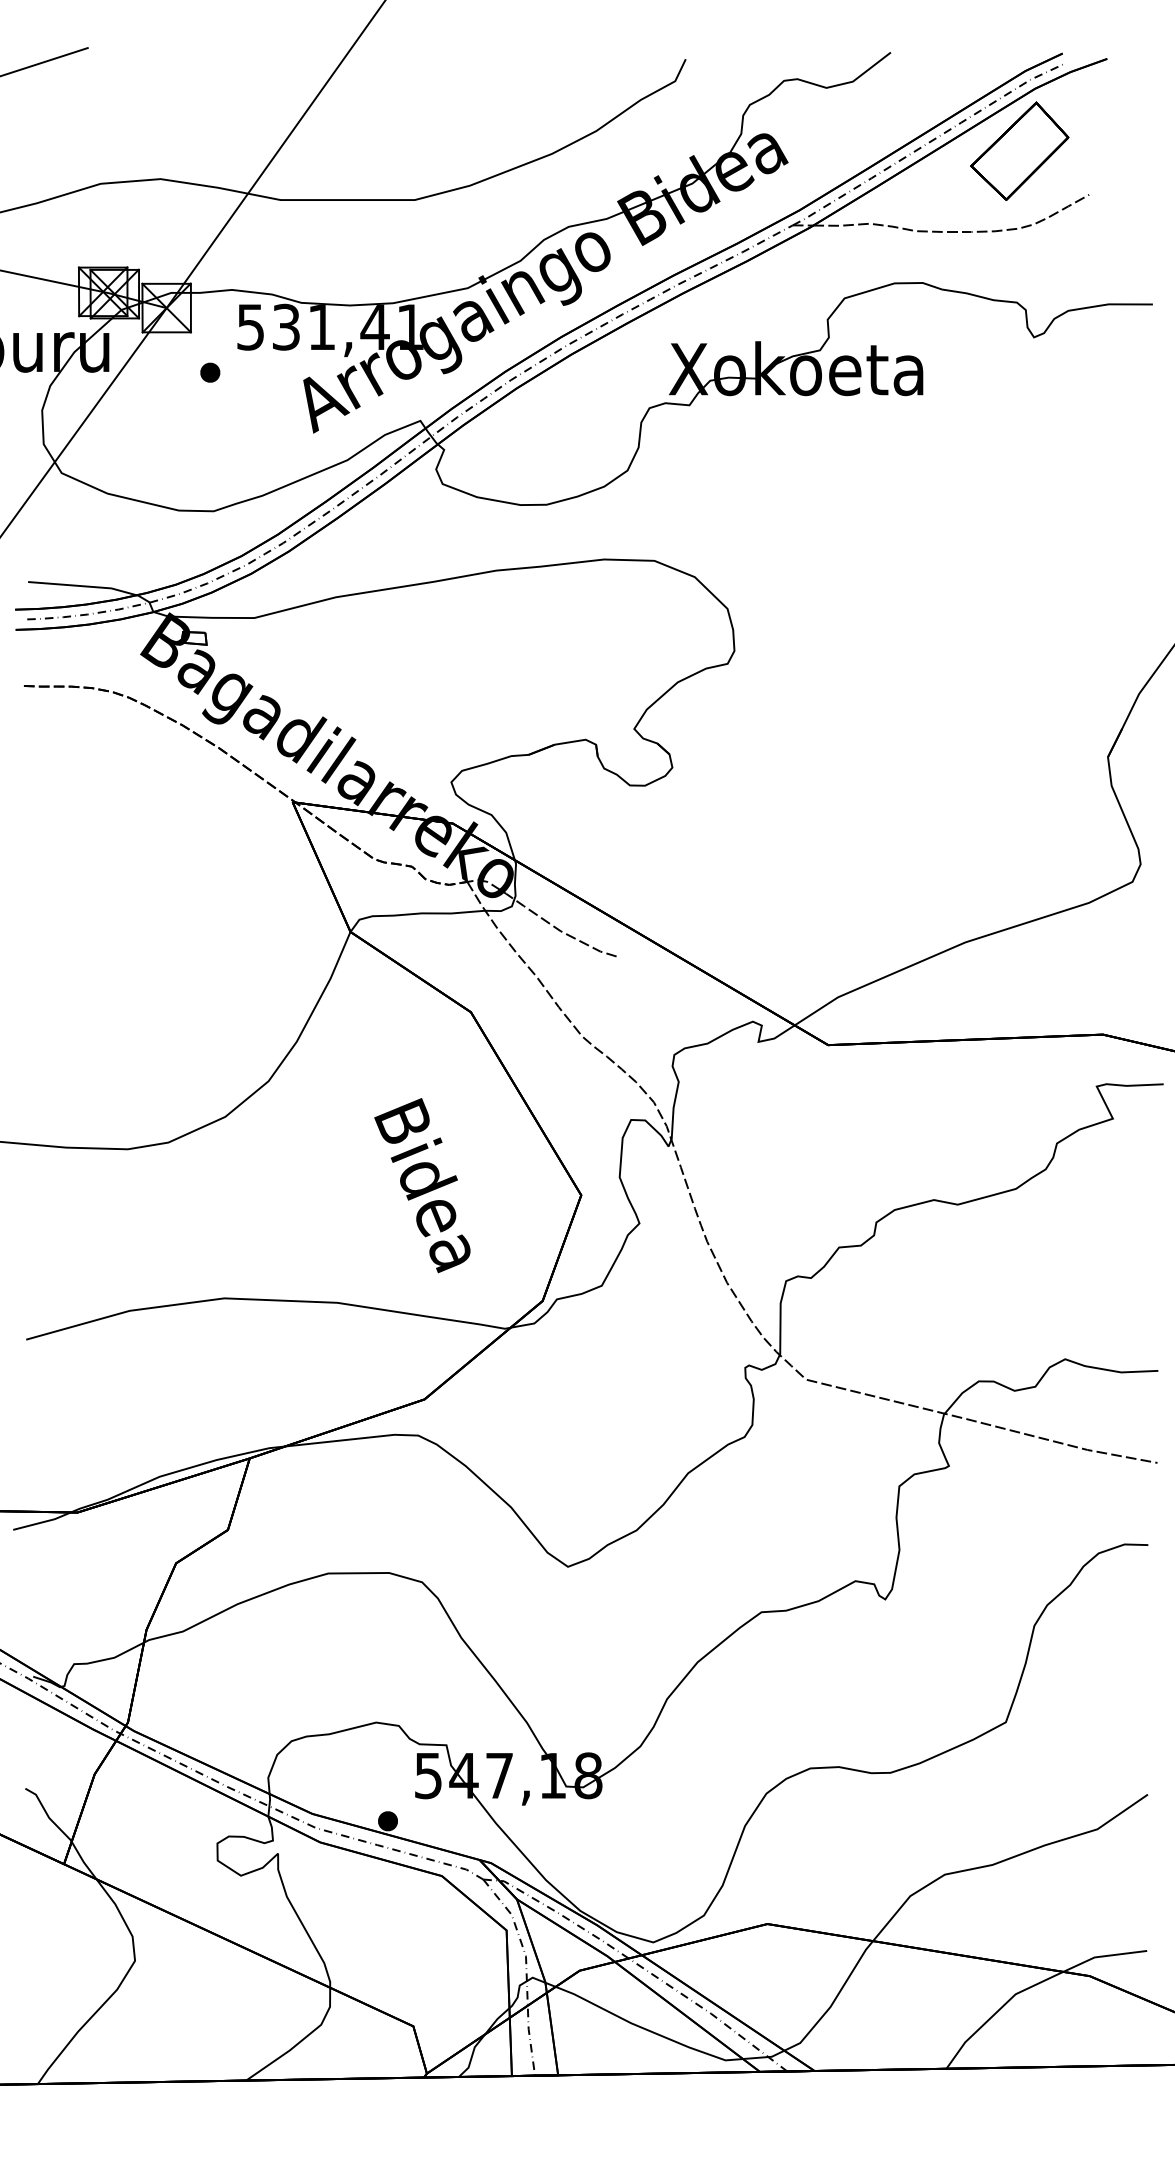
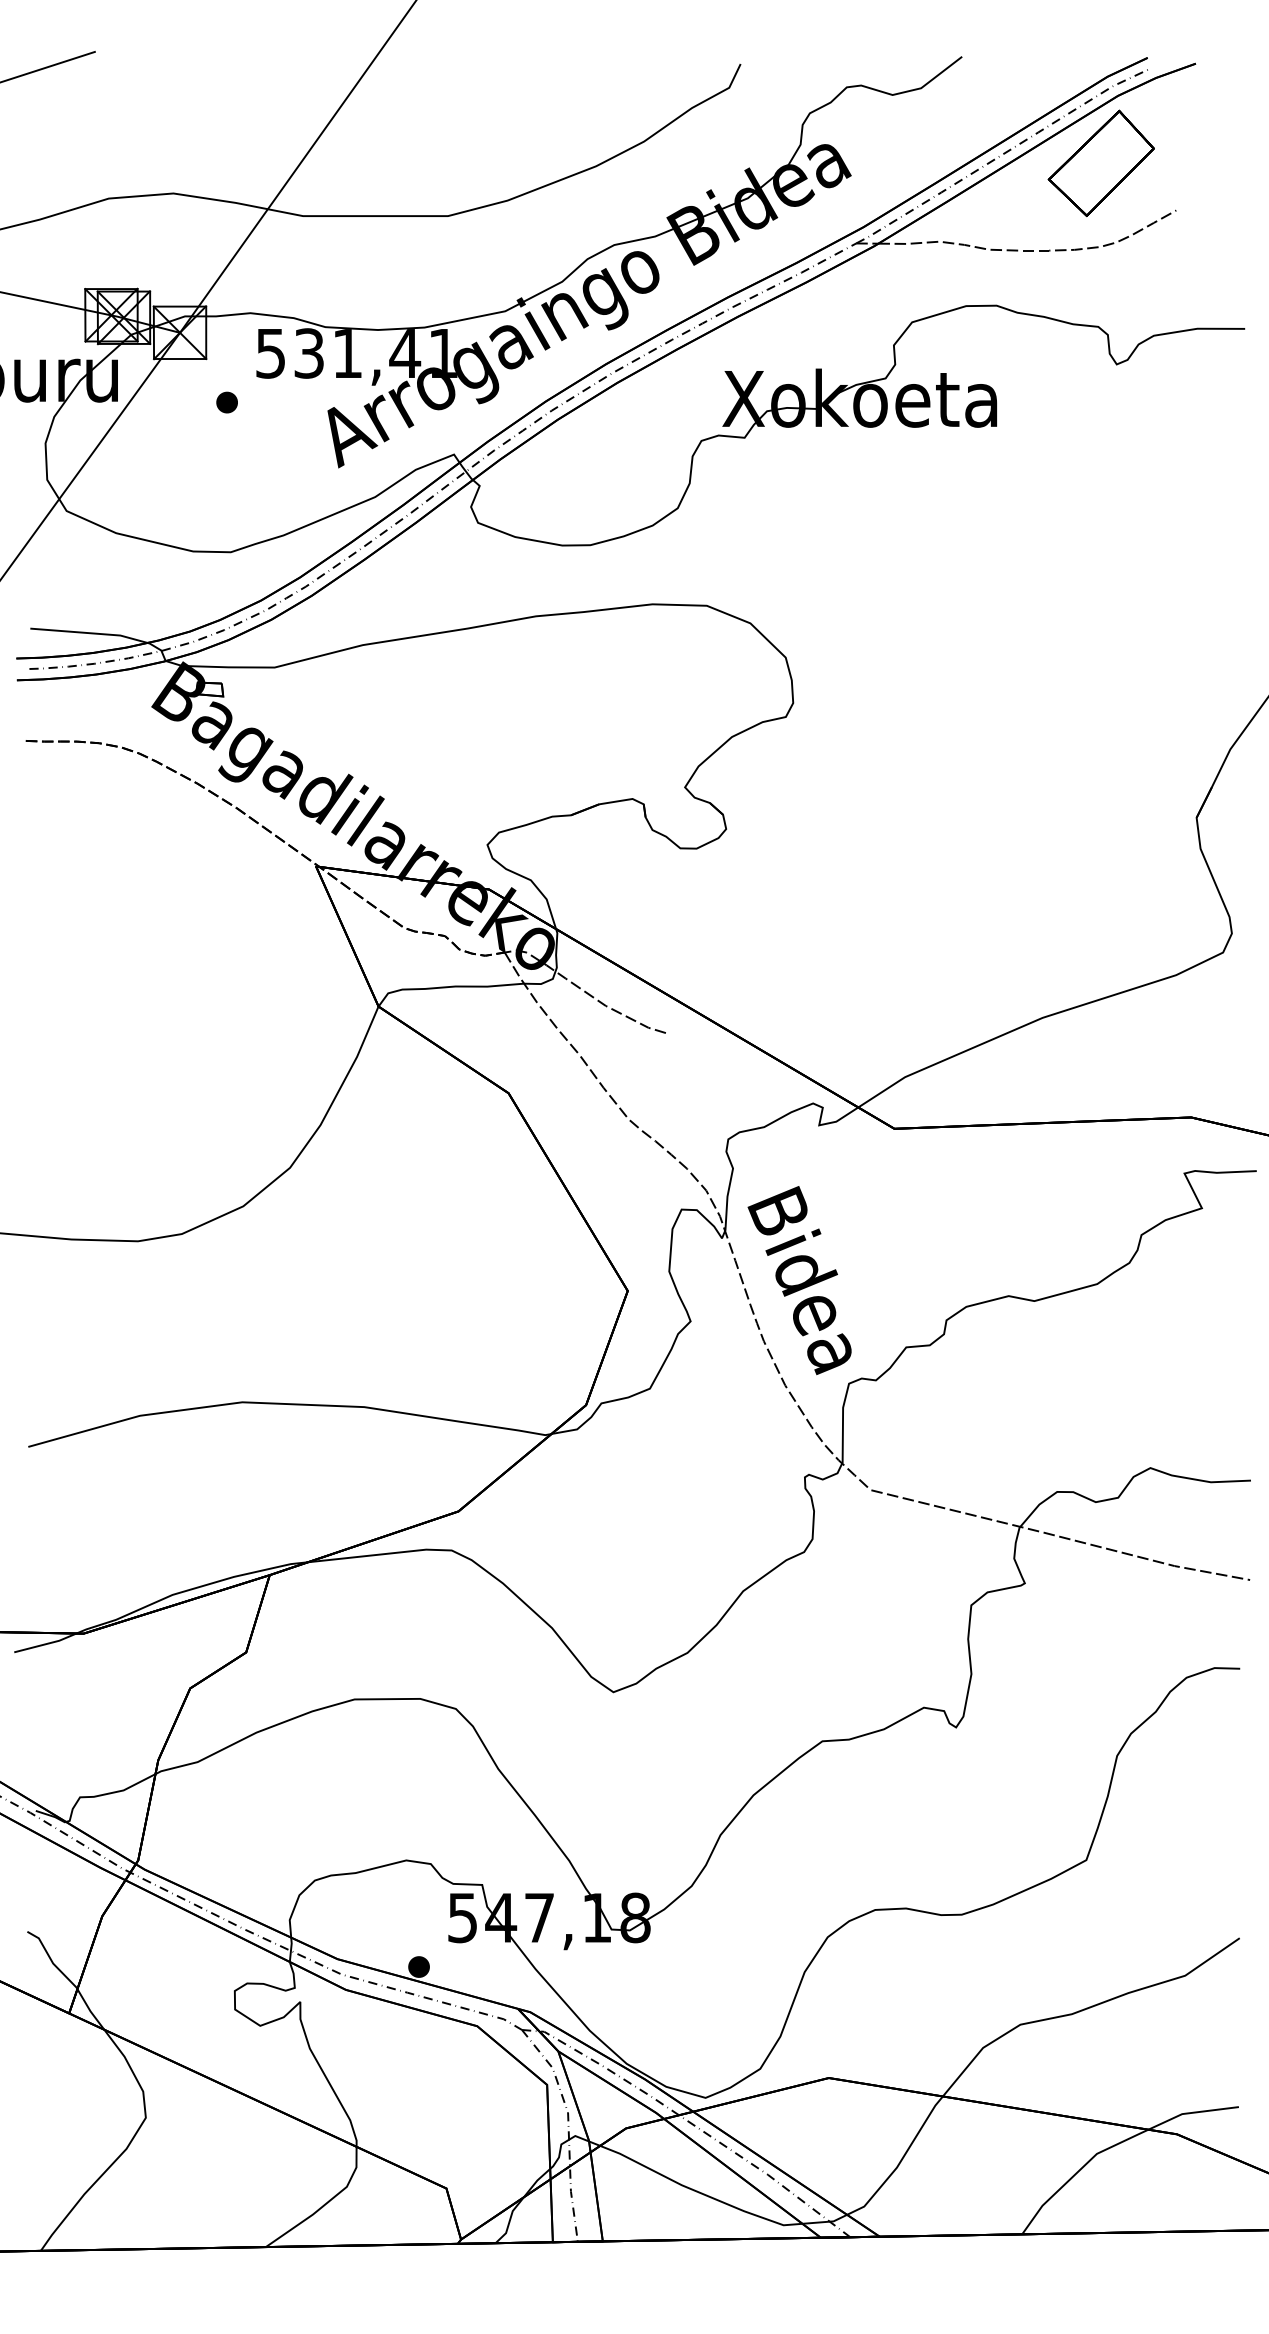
text: (422, 1185) -> (799, 1280), moved

